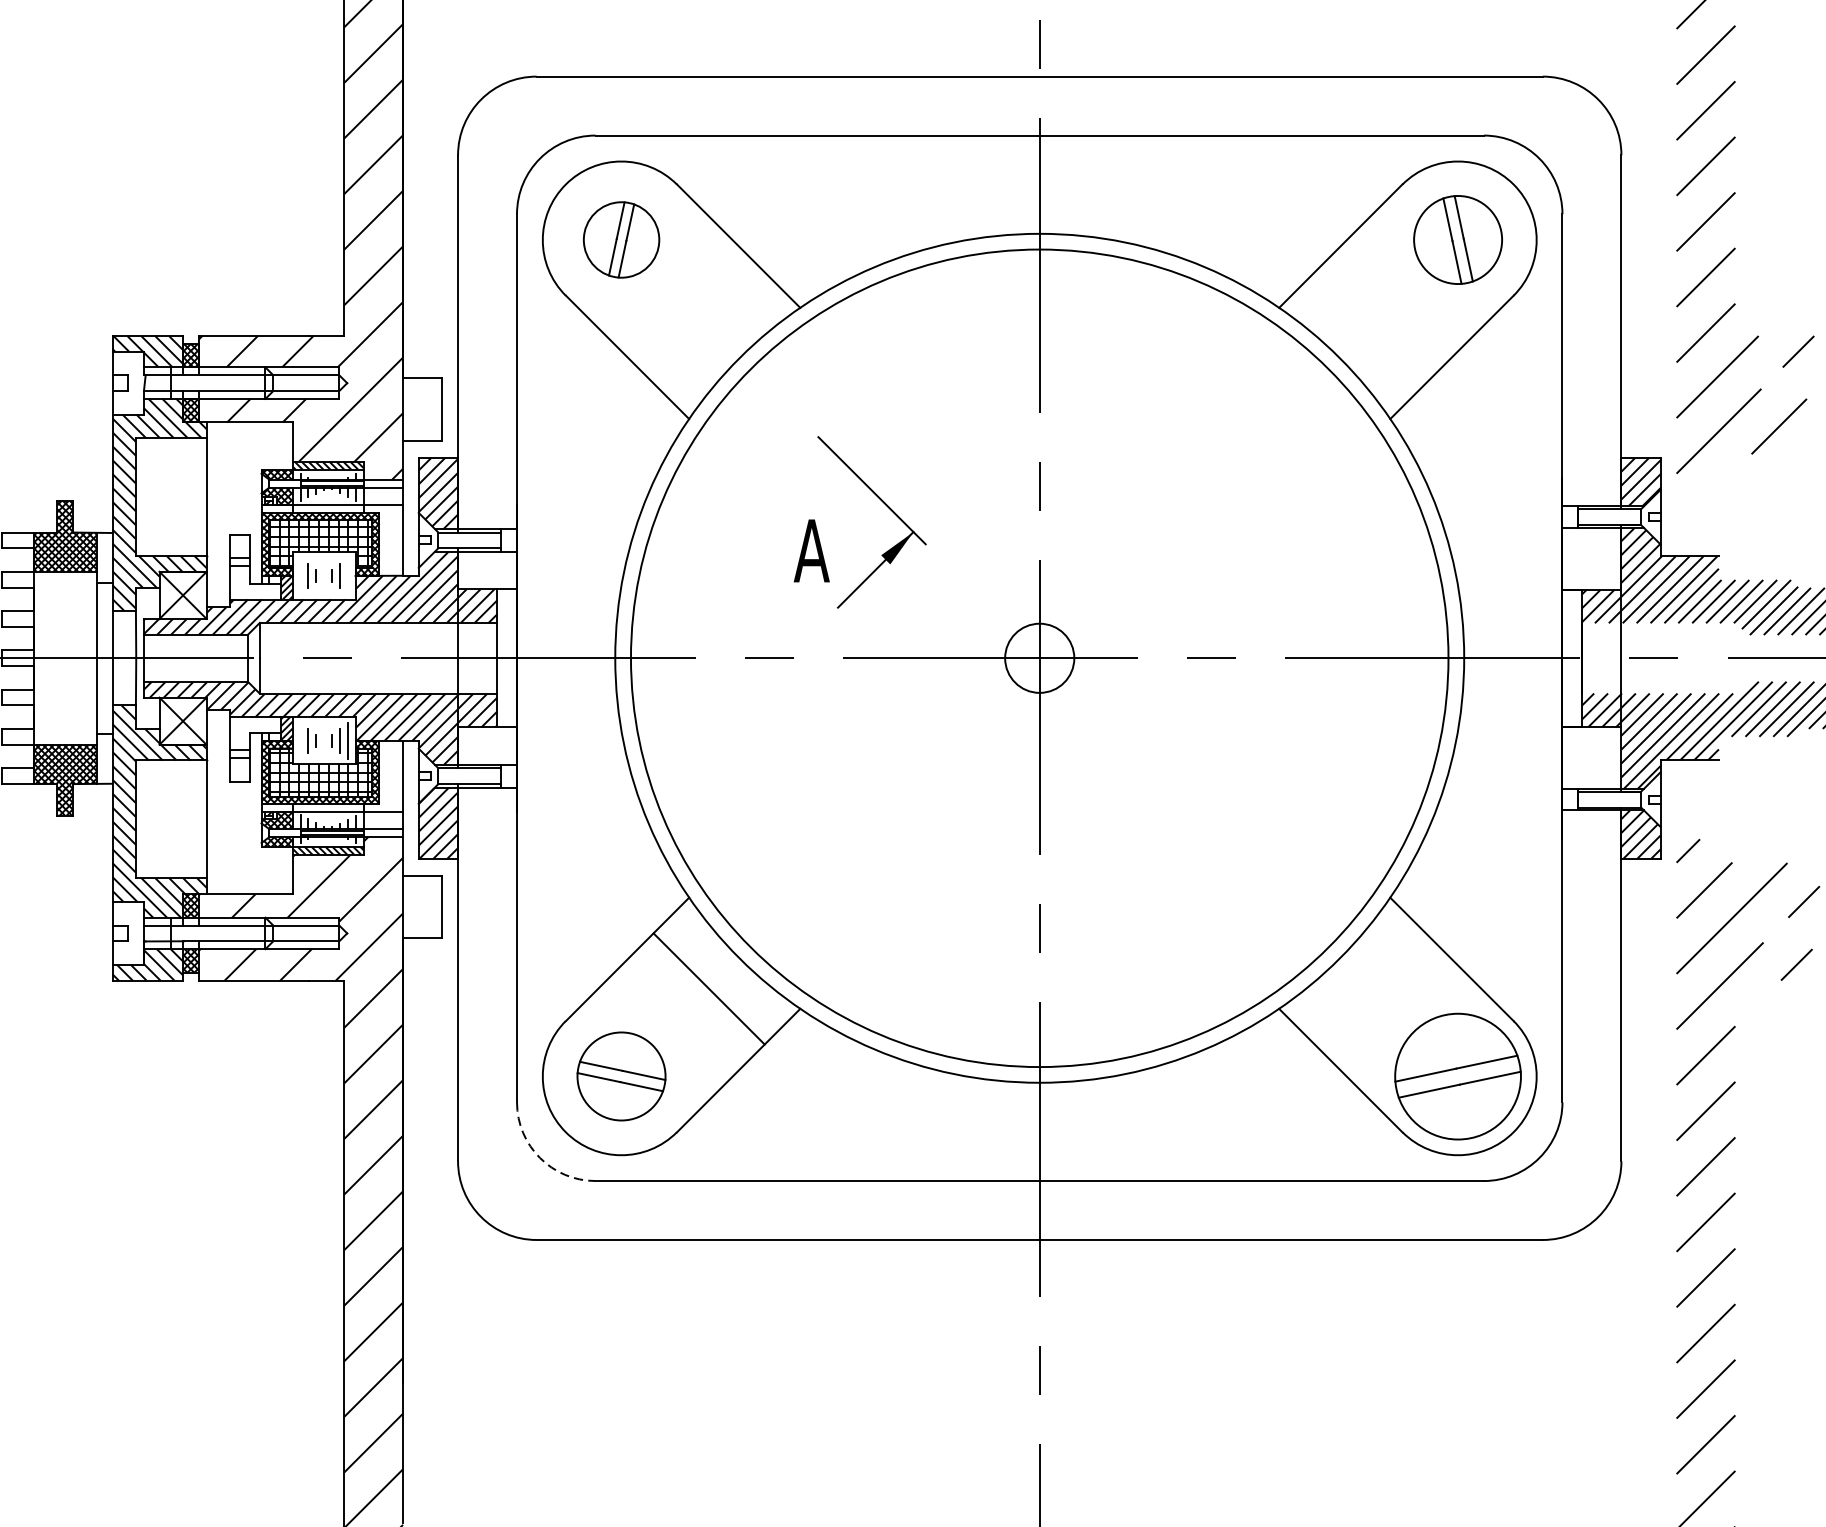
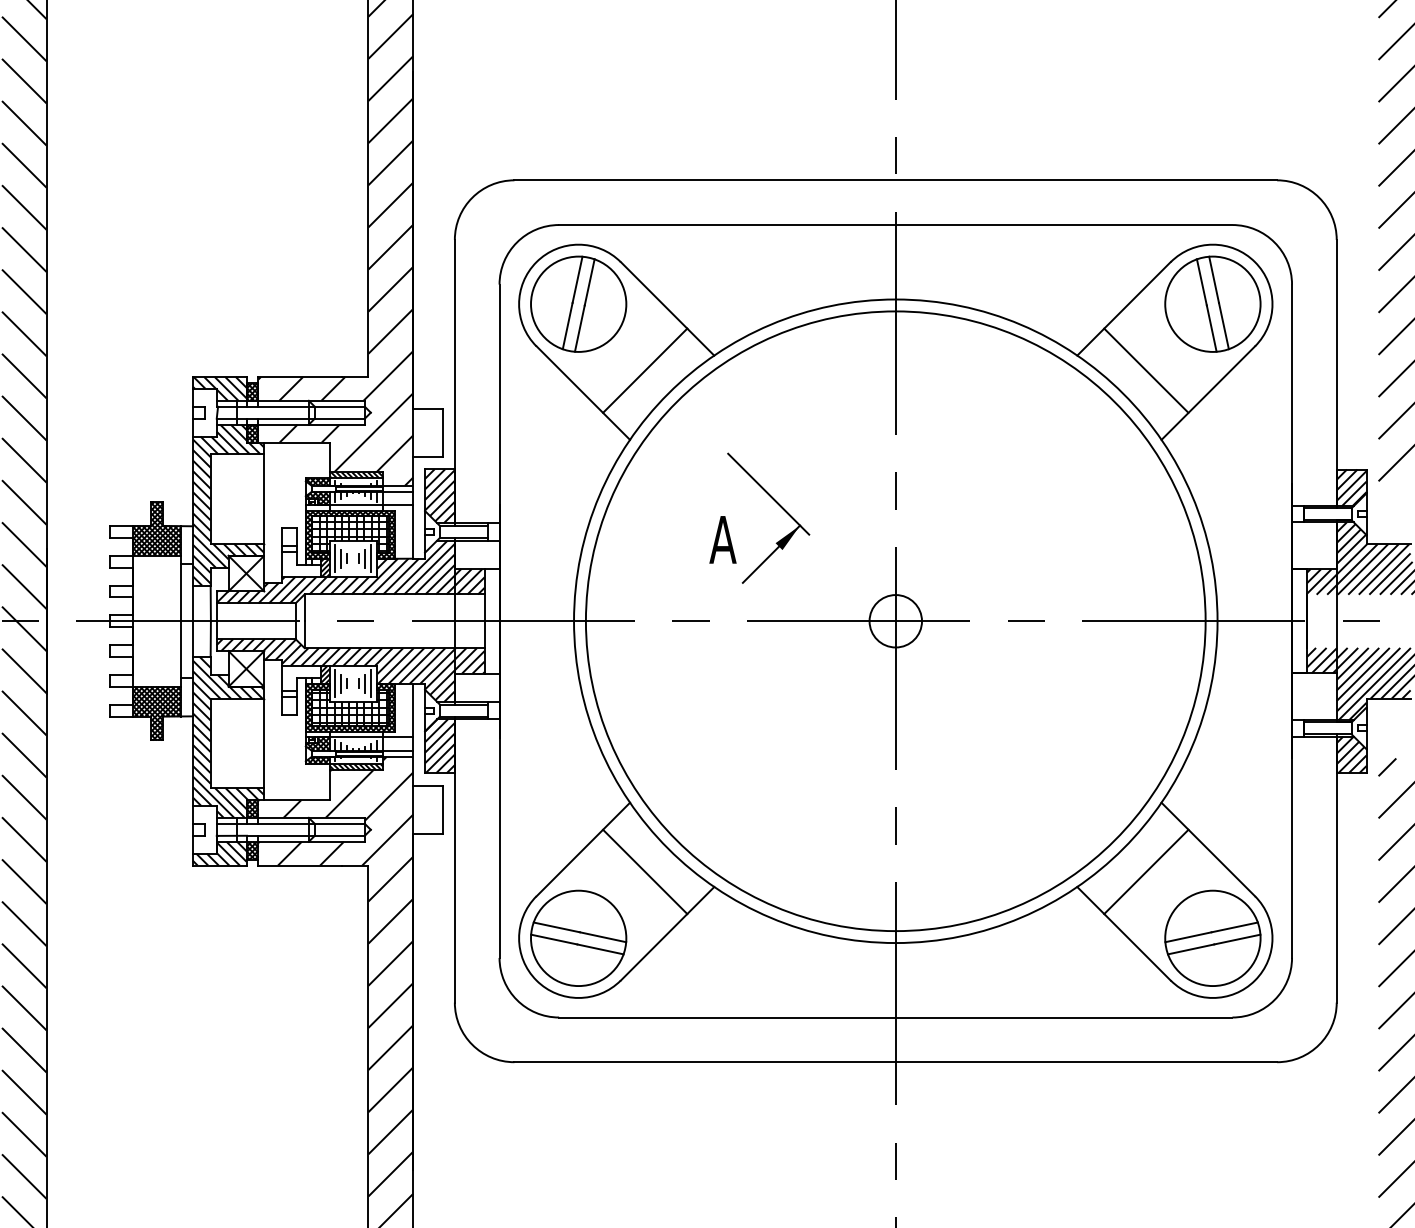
part: (621, 239) -> (578, 303), size x1.67
part: (1457, 239) -> (1212, 303), size x1.43
line: (709, 327) -> (645, 370), added
line: (1370, 327) -> (1146, 370), added
line: (300, 575) -> (335, 558), added
line: (348, 575) -> (371, 558), added
line: (300, 740) -> (335, 683), added
line: (1370, 988) -> (1146, 871), added
part: (621, 1075) -> (578, 937), size x1.43
arc: (540, 1158) -> (517, 1000), dashed -> solid

